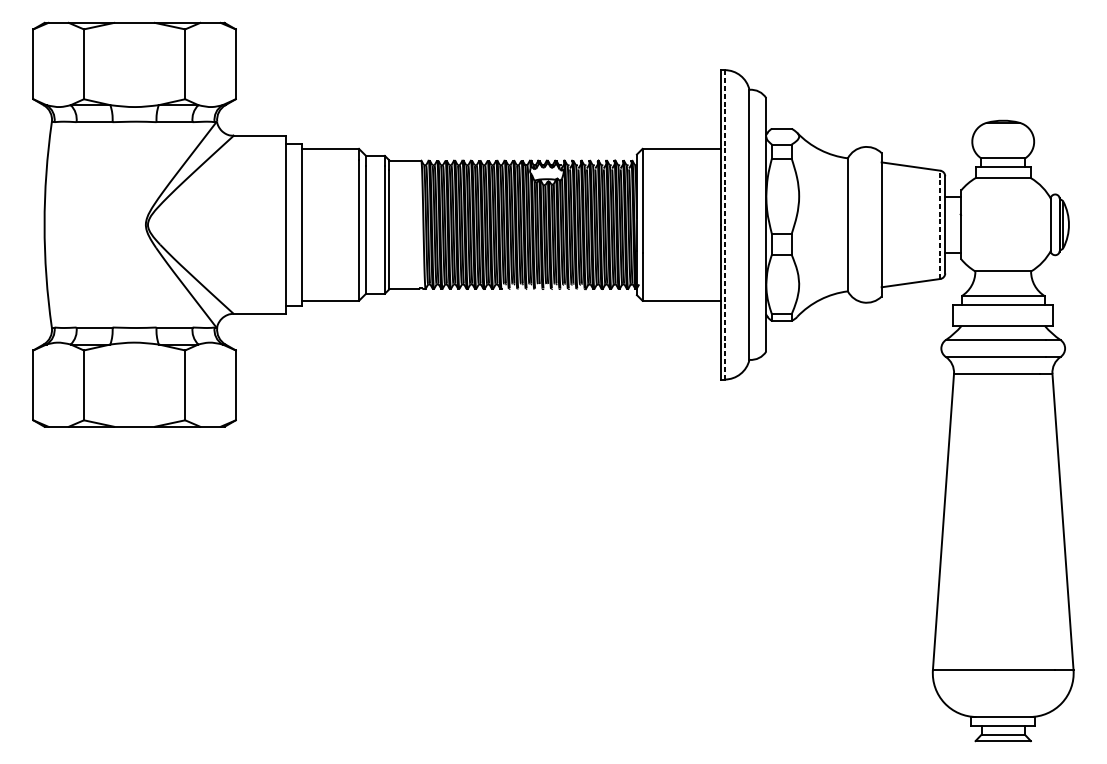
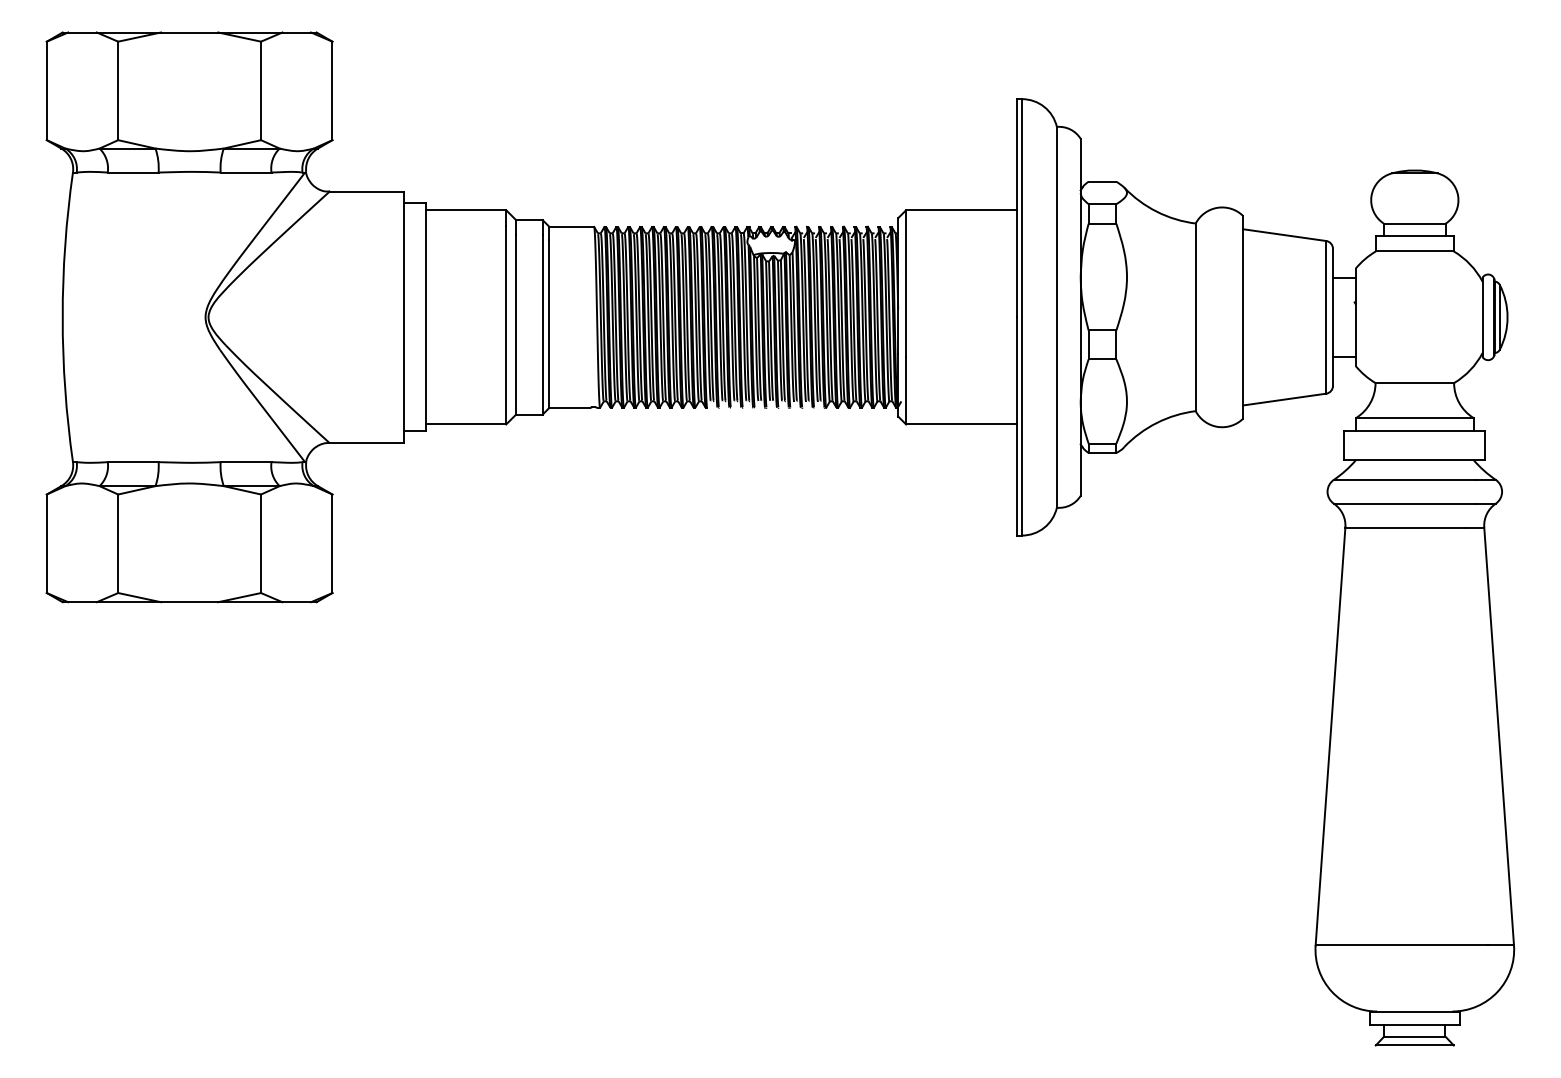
line: (725, 224) -> (1022, 316), dashed -> solid
line: (940, 224) -> (1326, 316), dashed -> solid

